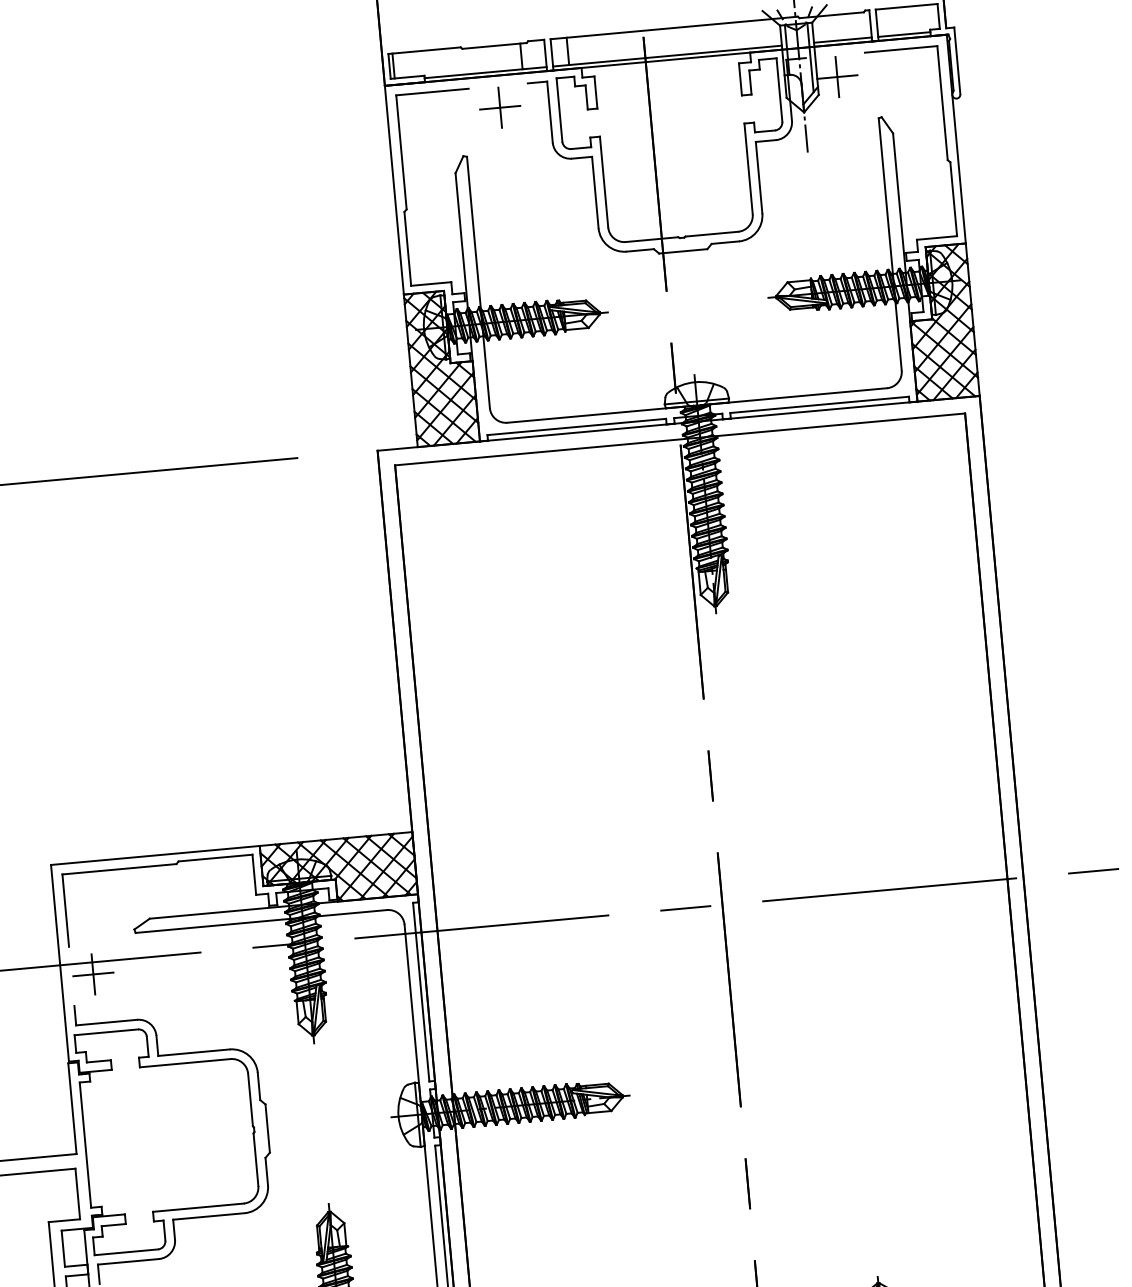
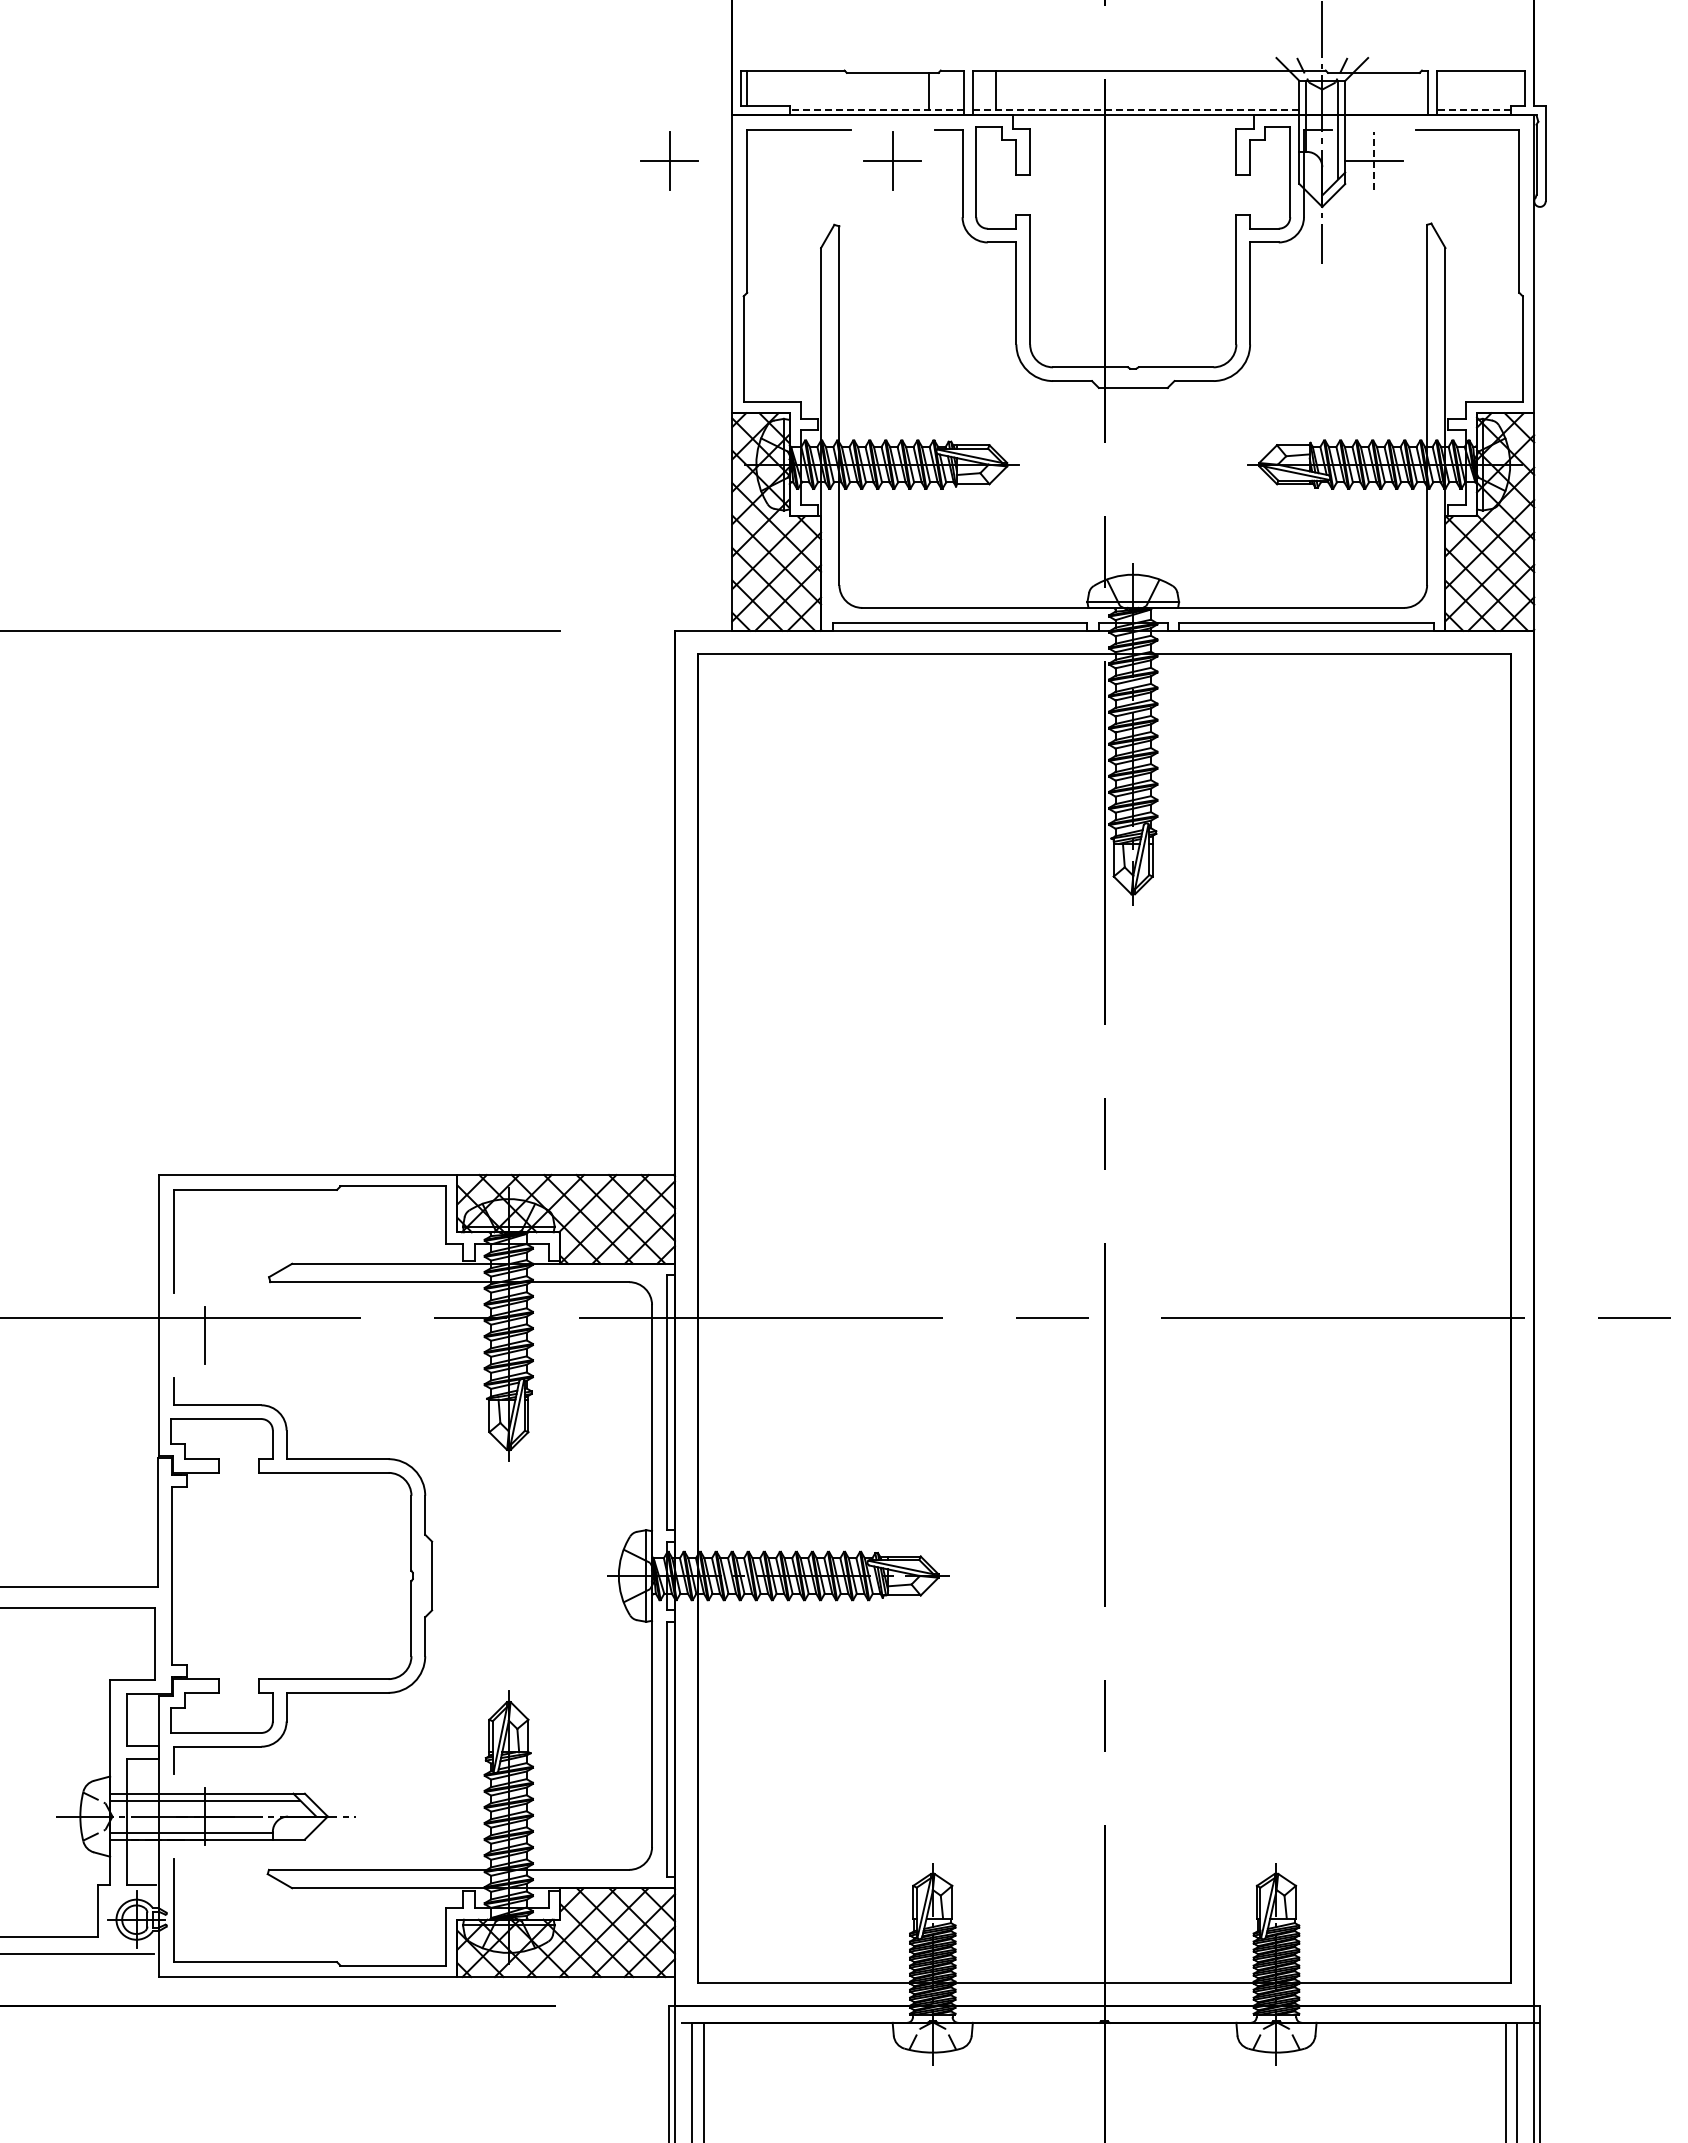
line: (903, 34) -> (1473, 109), solid -> dashed
line: (842, 40) -> (1386, 109), removed
line: (667, 56) -> (1135, 109), solid -> dashed
line: (485, 72) -> (876, 109), solid -> dashed
line: (837, 77) -> (1373, 161), solid -> dashed
part: (343, 121) -> (669, 160), added
line: (92, 974) -> (204, 1335), removed

